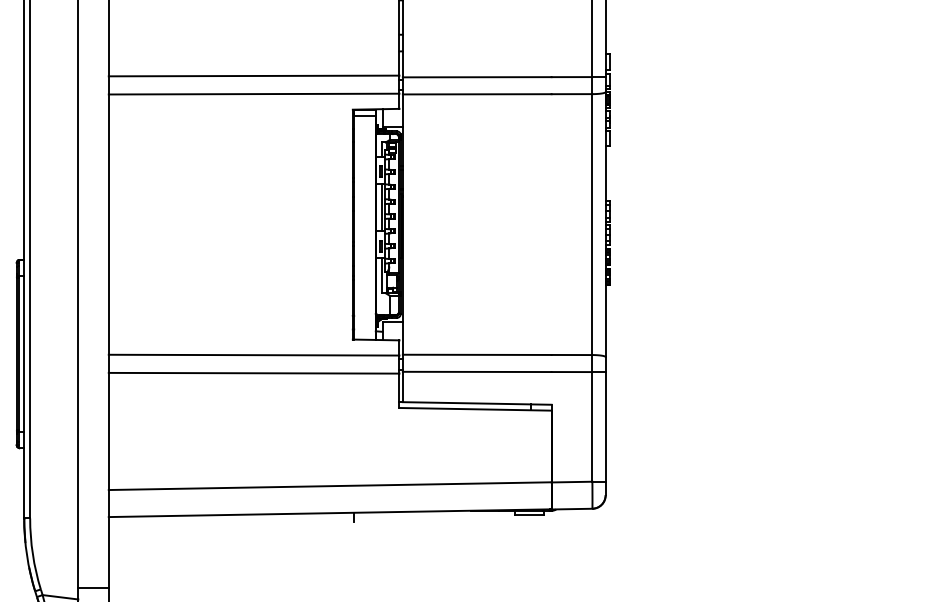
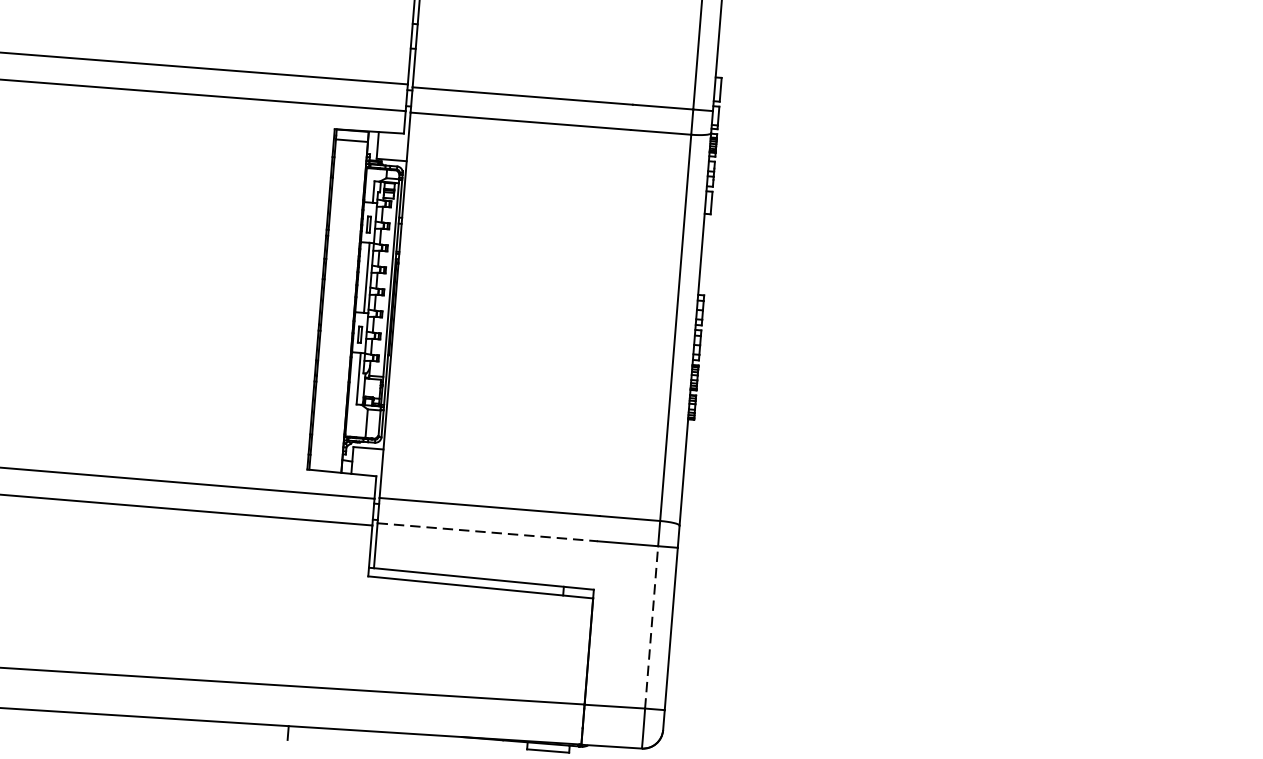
line: (477, 371) -> (488, 531), solid -> dashed
line: (592, 426) -> (651, 626), solid -> dashed

